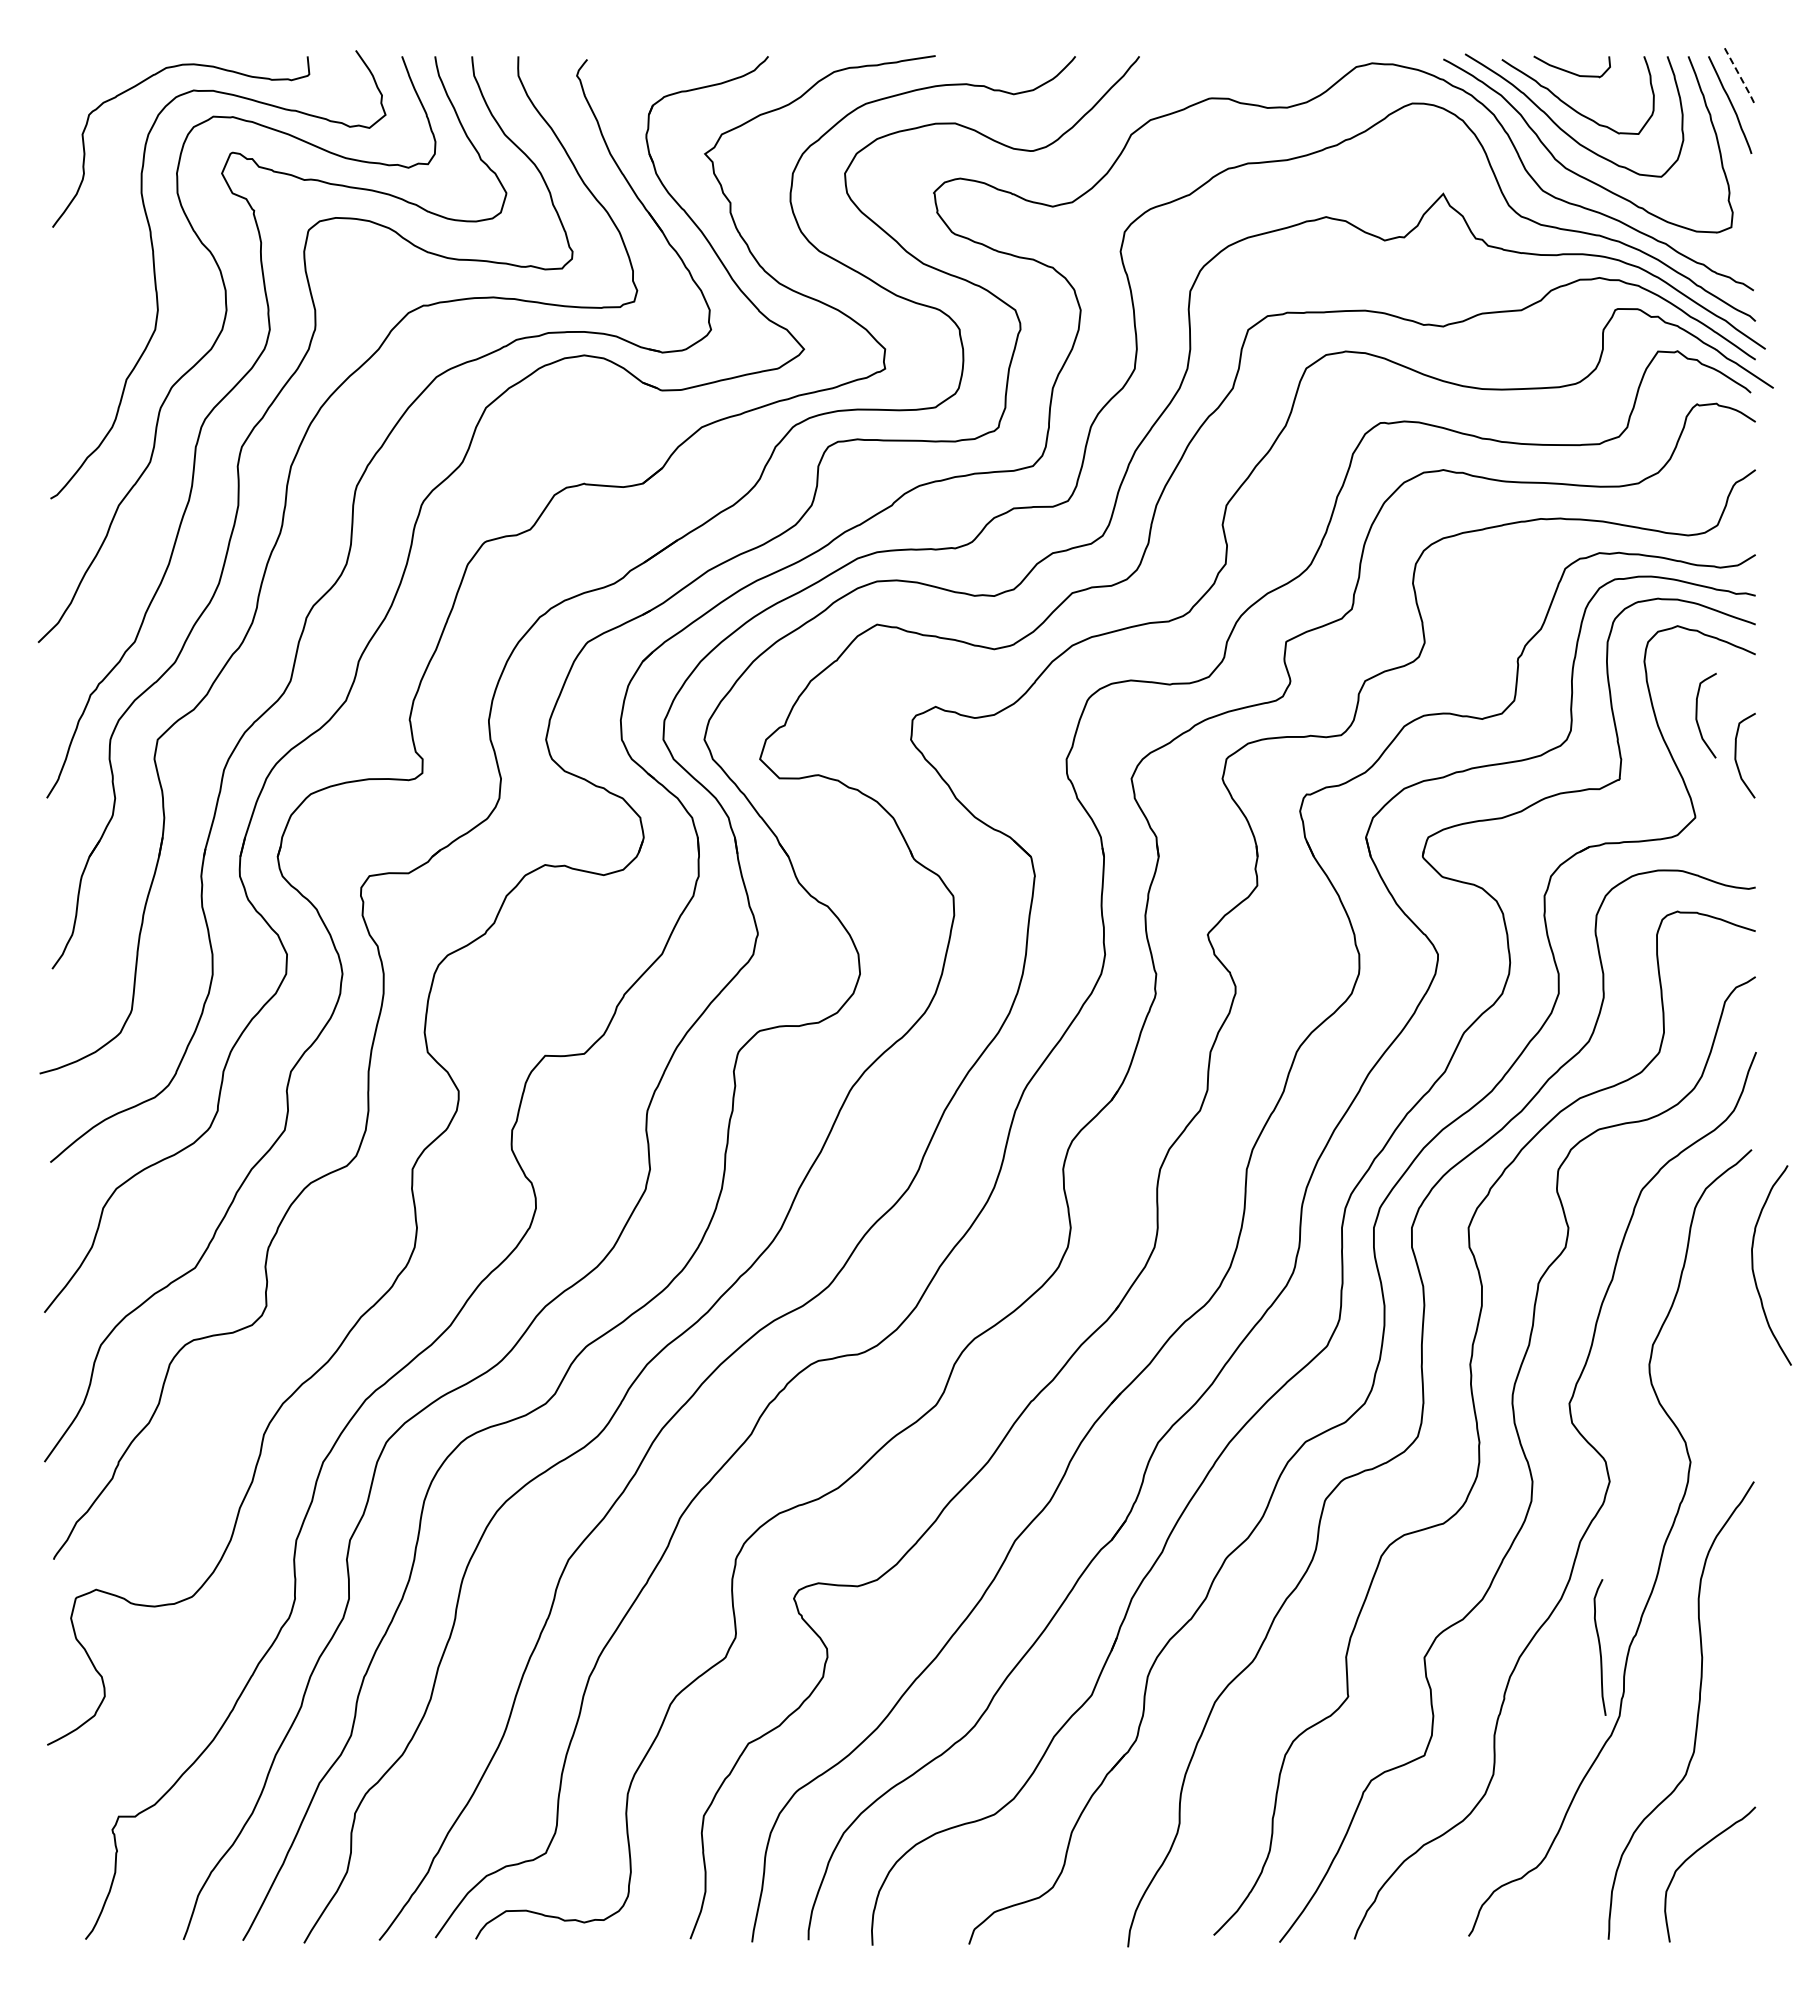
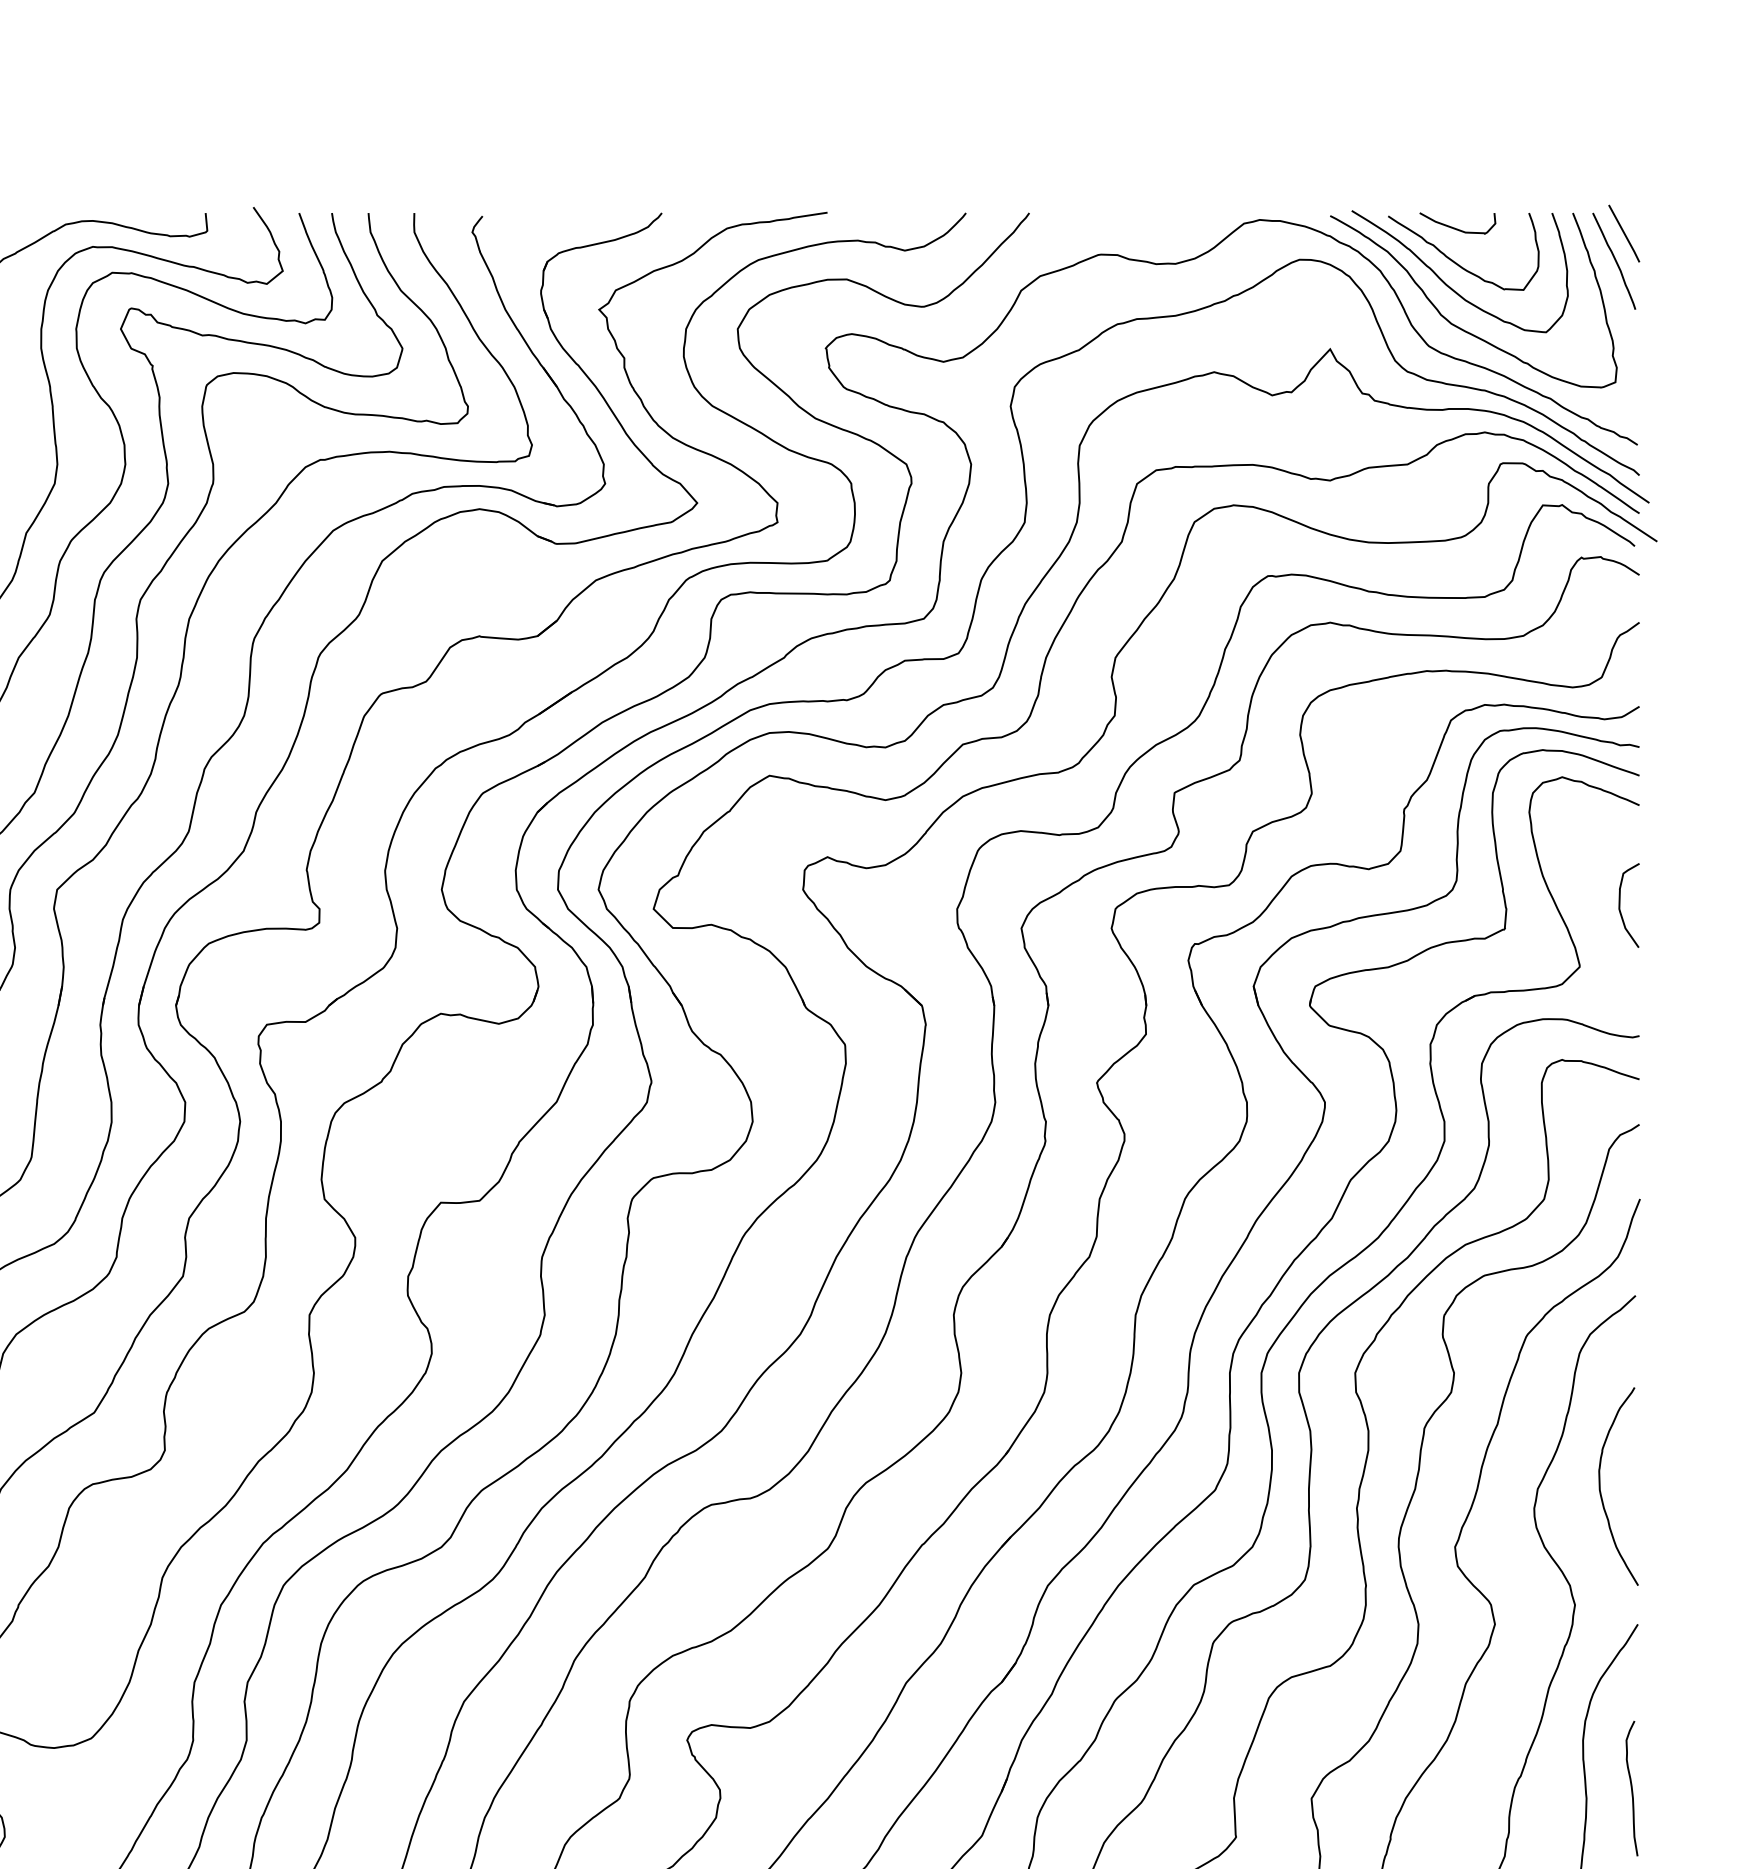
line: (1740, 77) -> (1624, 233), dashed -> solid
curve: (1697, 715) -> (1581, 865), removed
curve: (1753, 1265) -> (1600, 1486), moved
curve: (1599, 1647) -> (1631, 1788), moved

